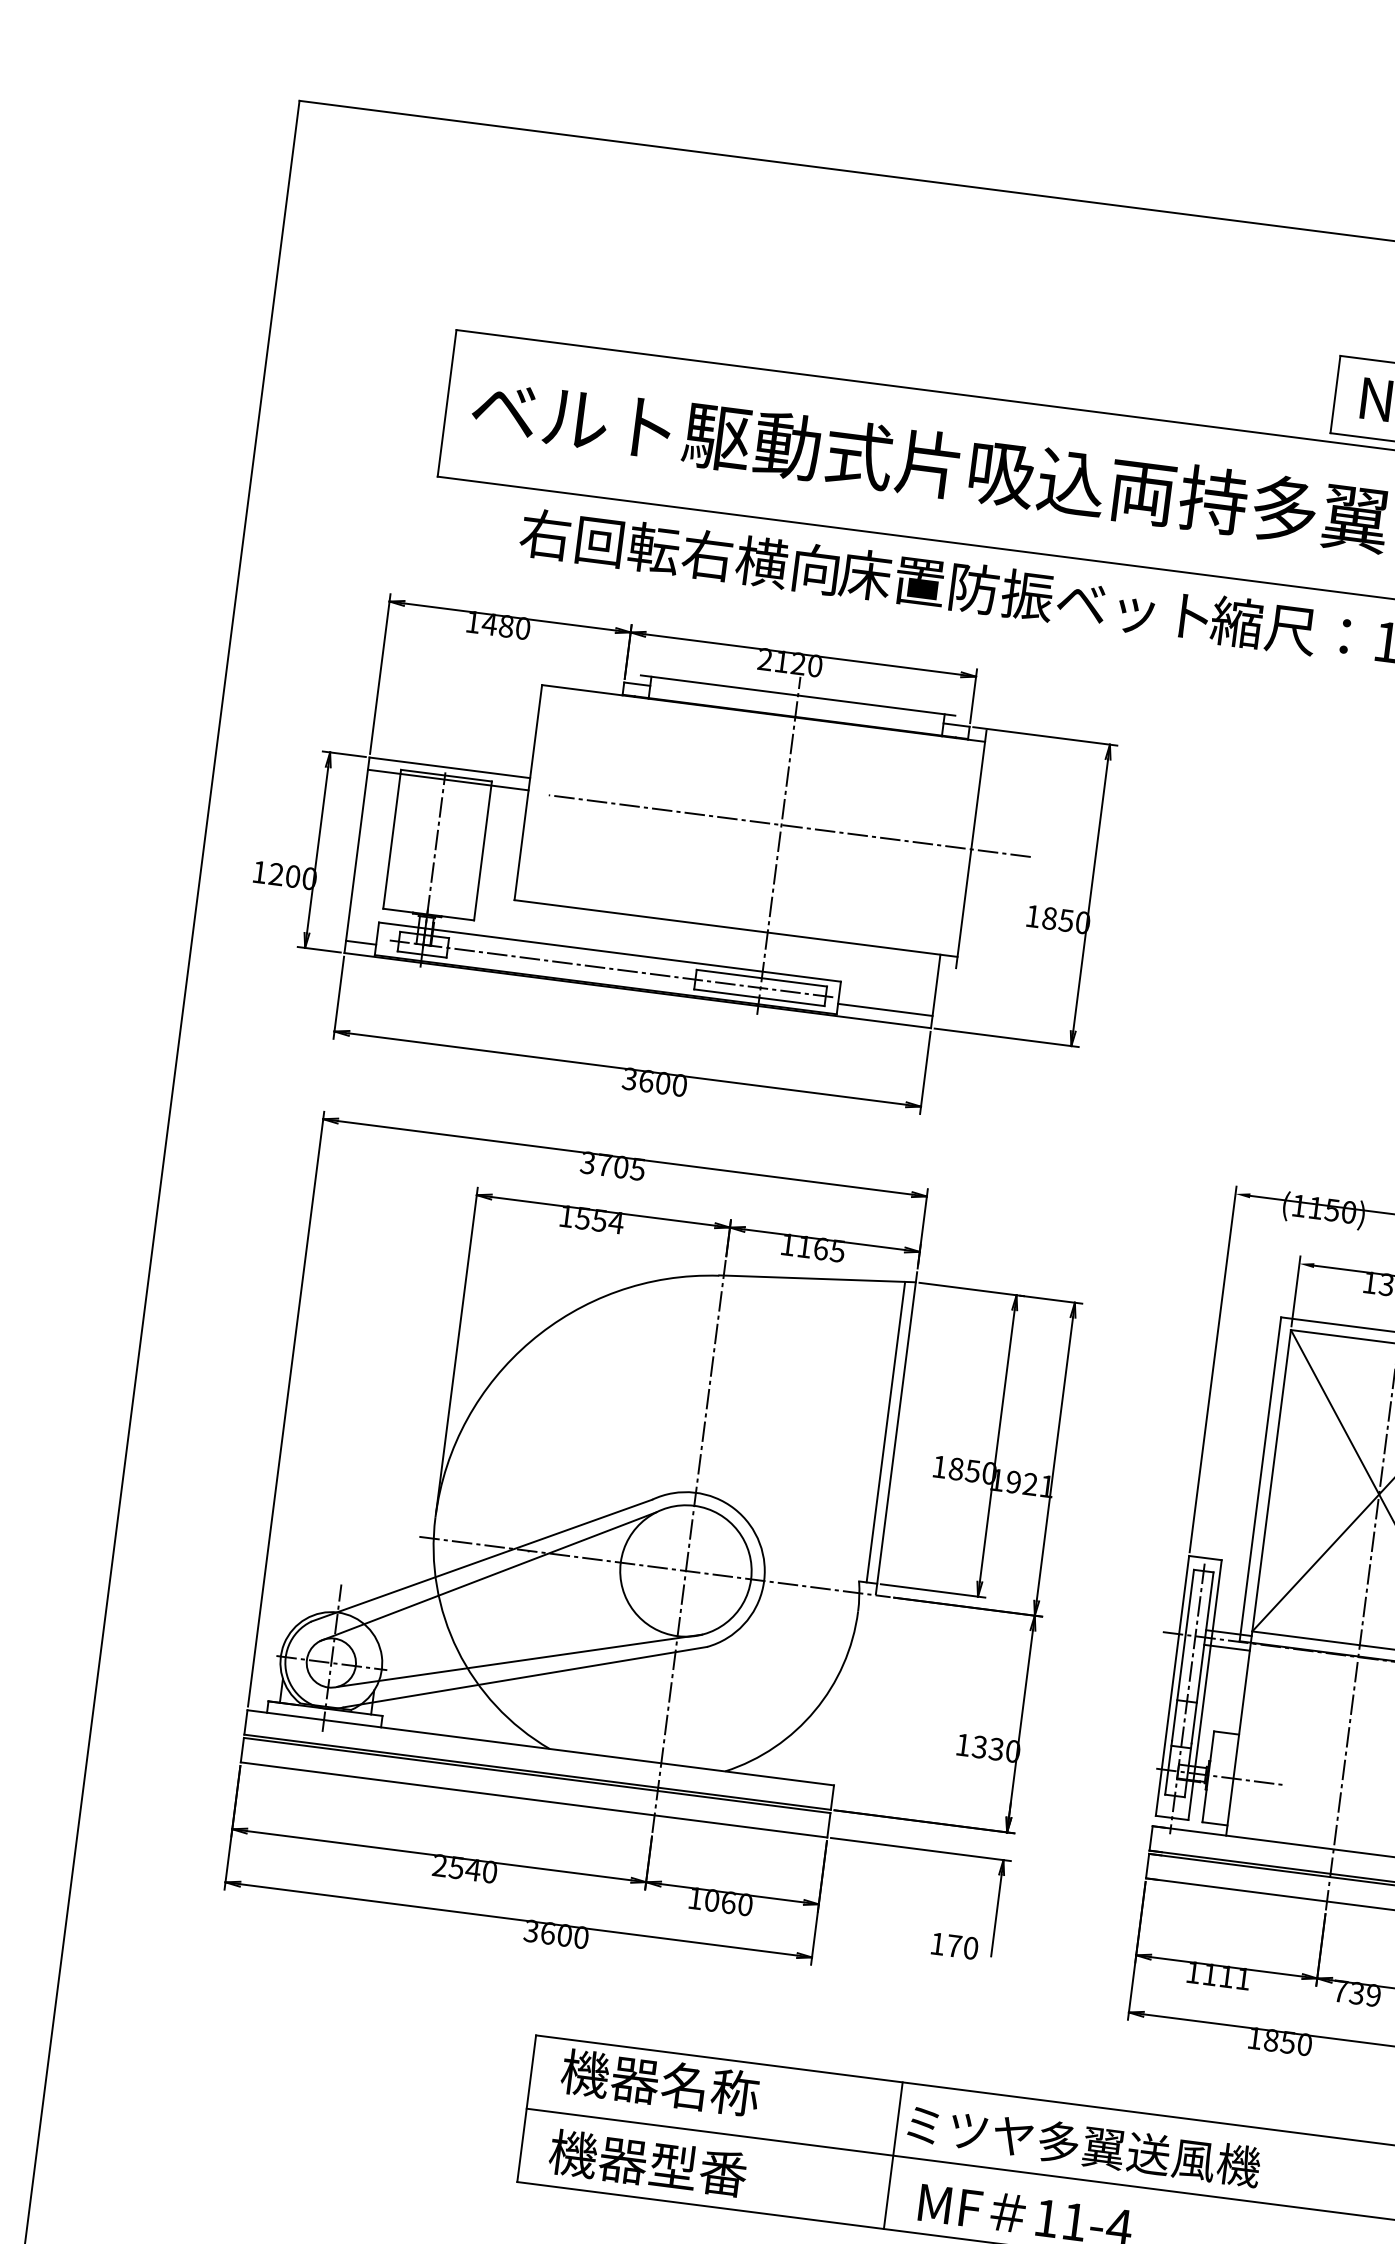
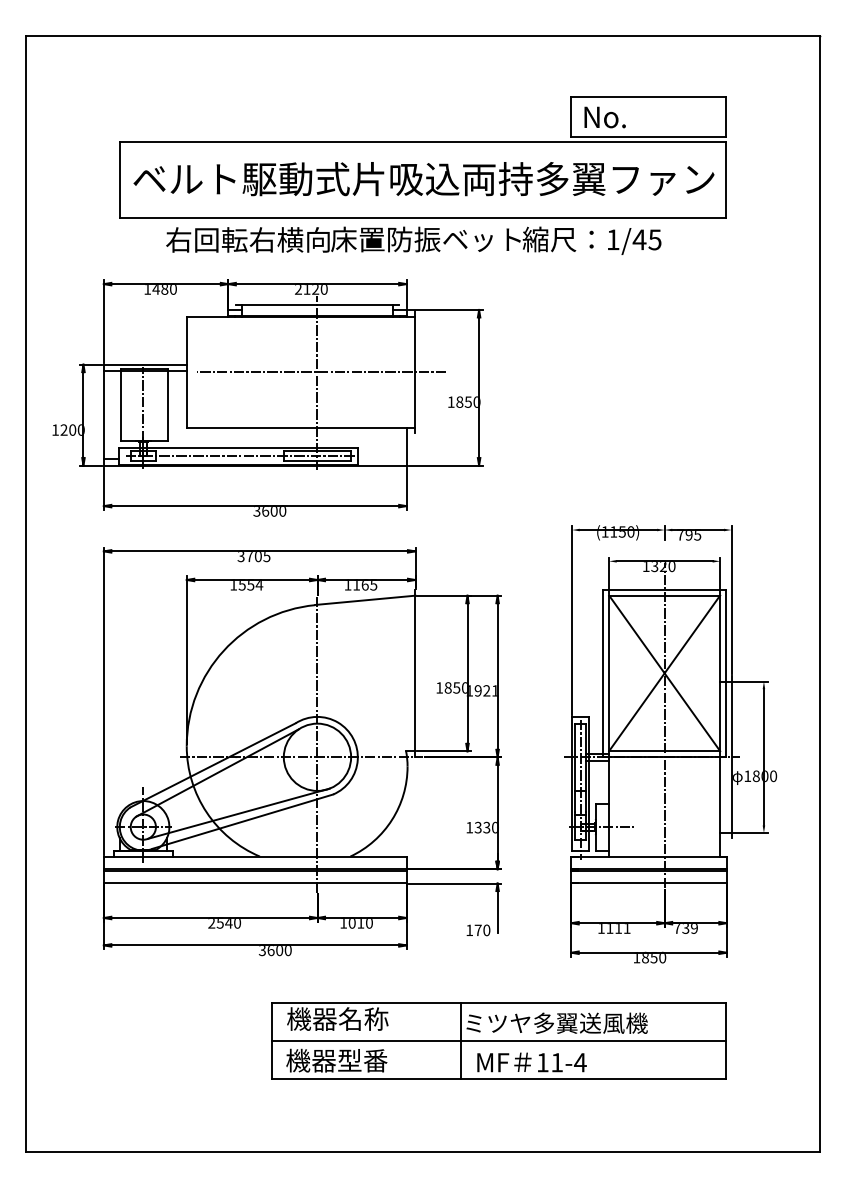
line: (883, 1010) -> (381, 459), removed
line: (886, 1431) -> (410, 673), removed
text: (728, 1903) -> (360, 923), 1060 -> 1010

